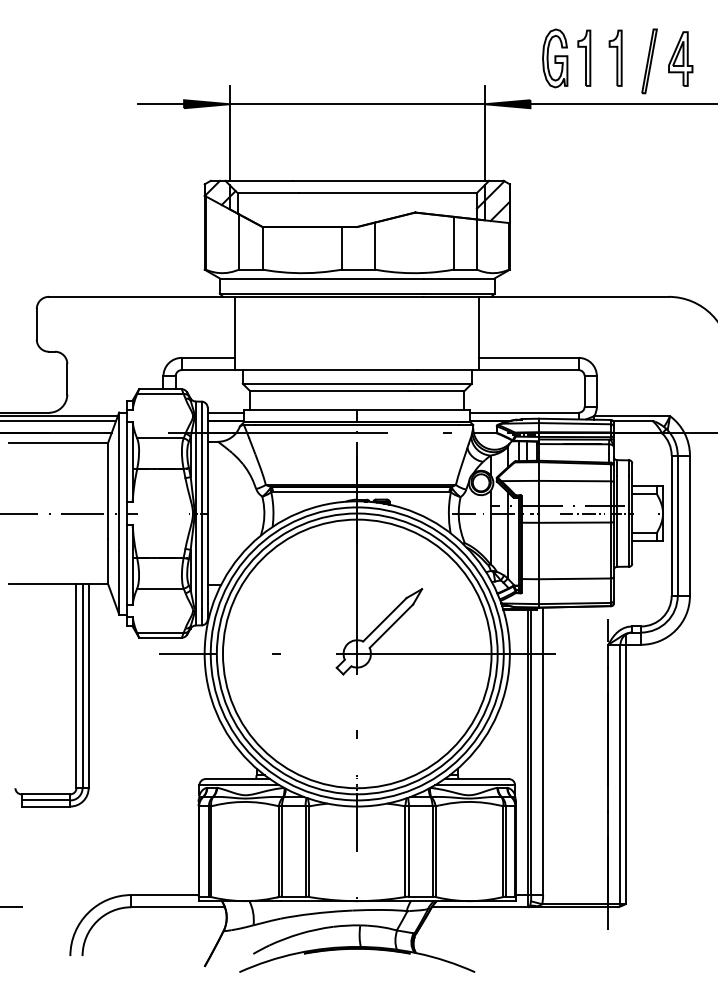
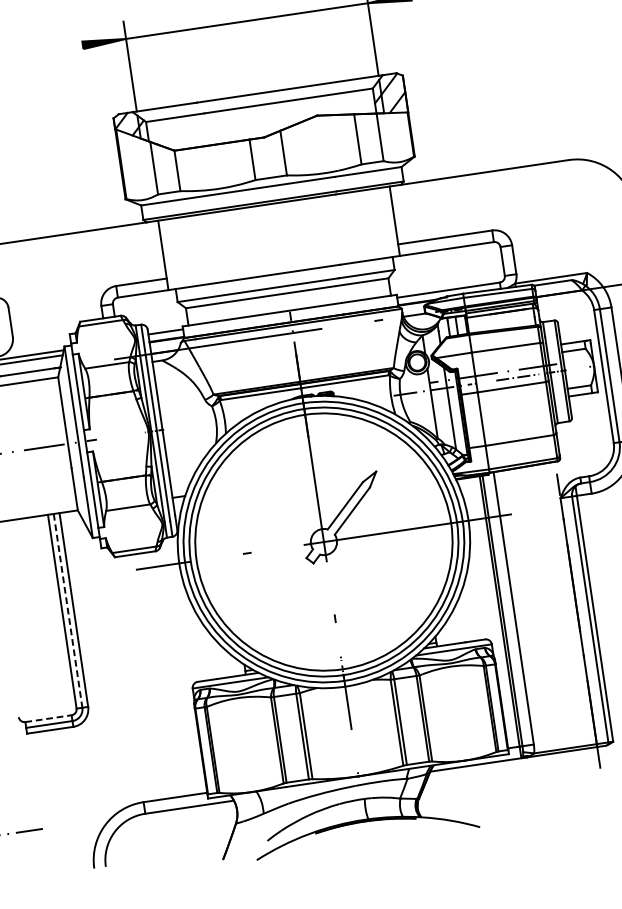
line: (161, 104) -> (61, 48), removed
line: (82, 686) -> (68, 611), solid -> dashed
line: (46, 794) -> (49, 718), solid -> dashed

